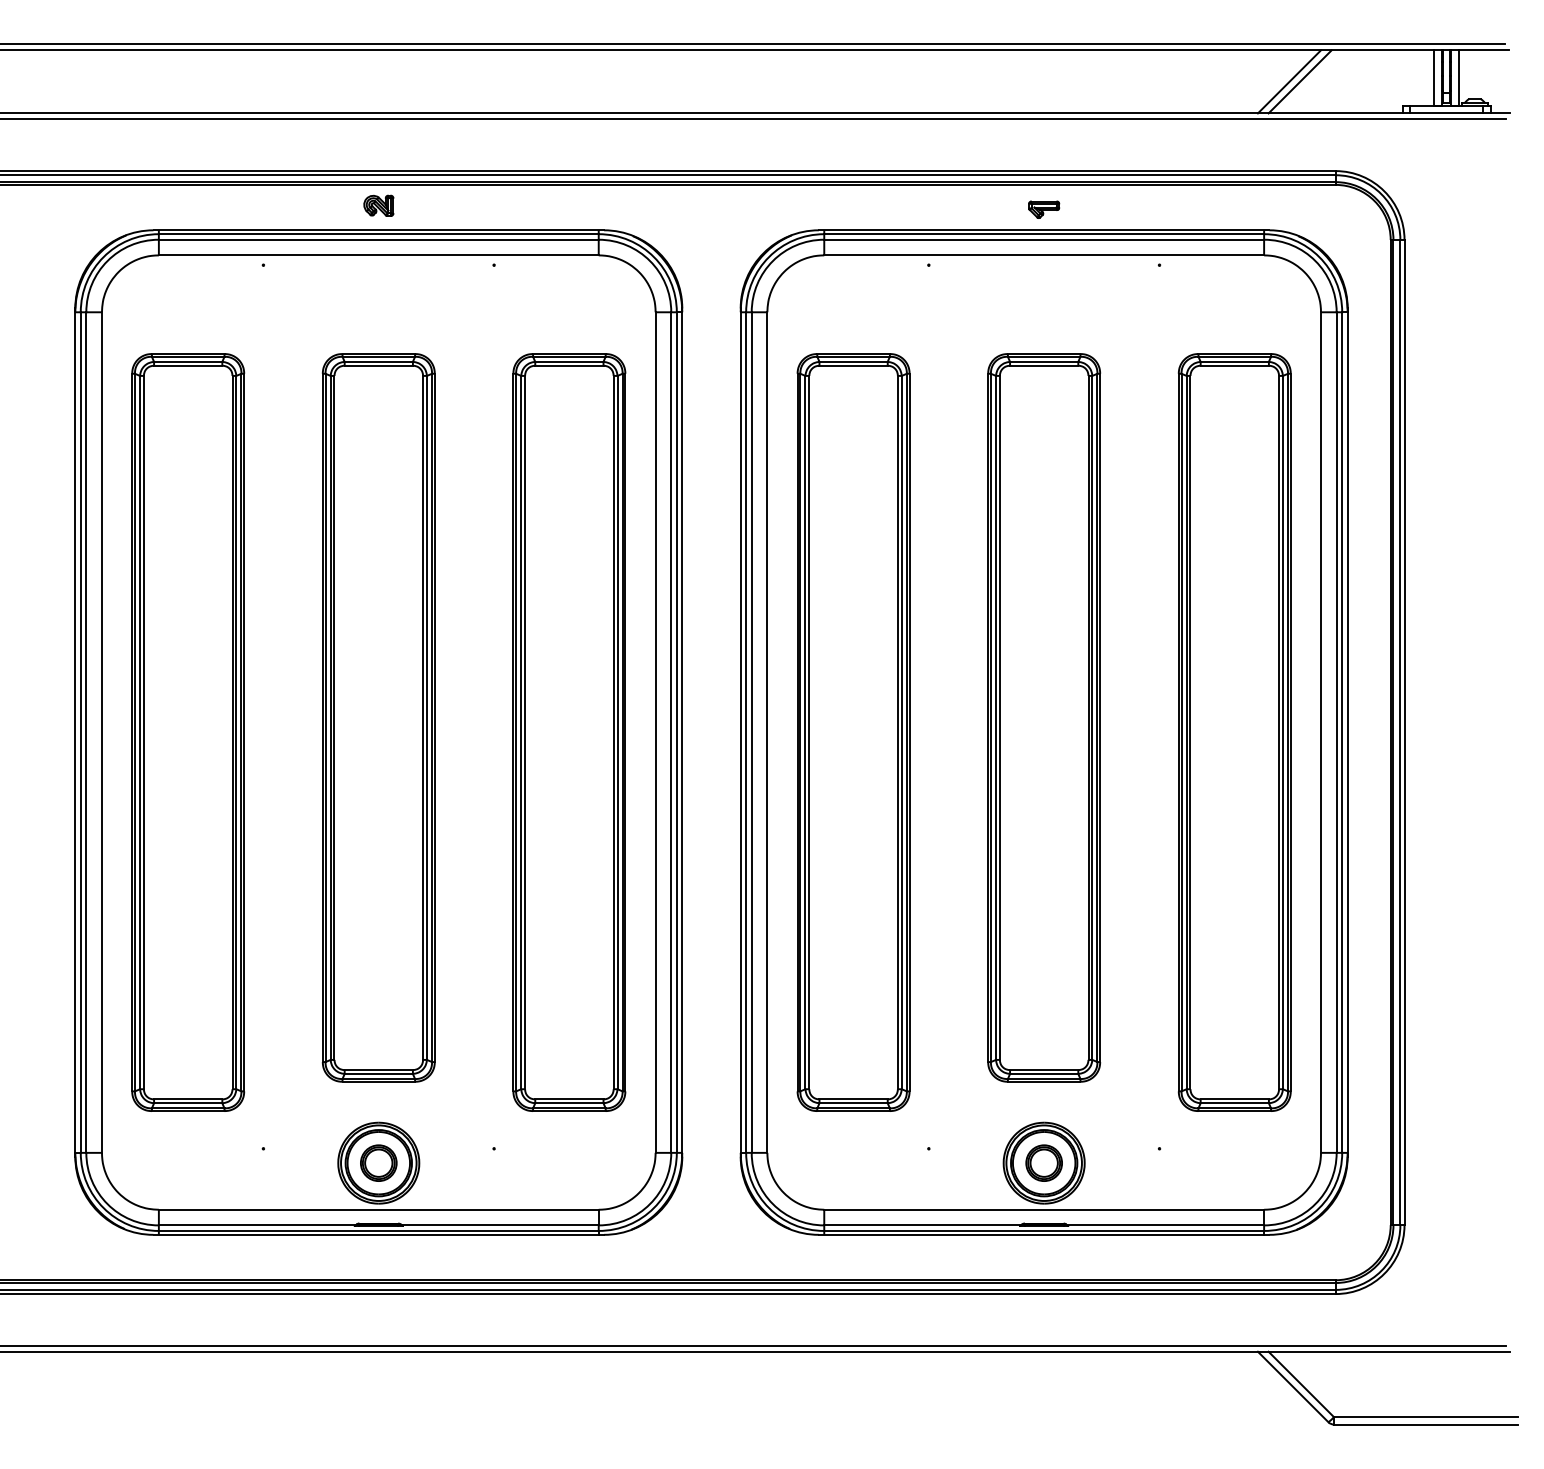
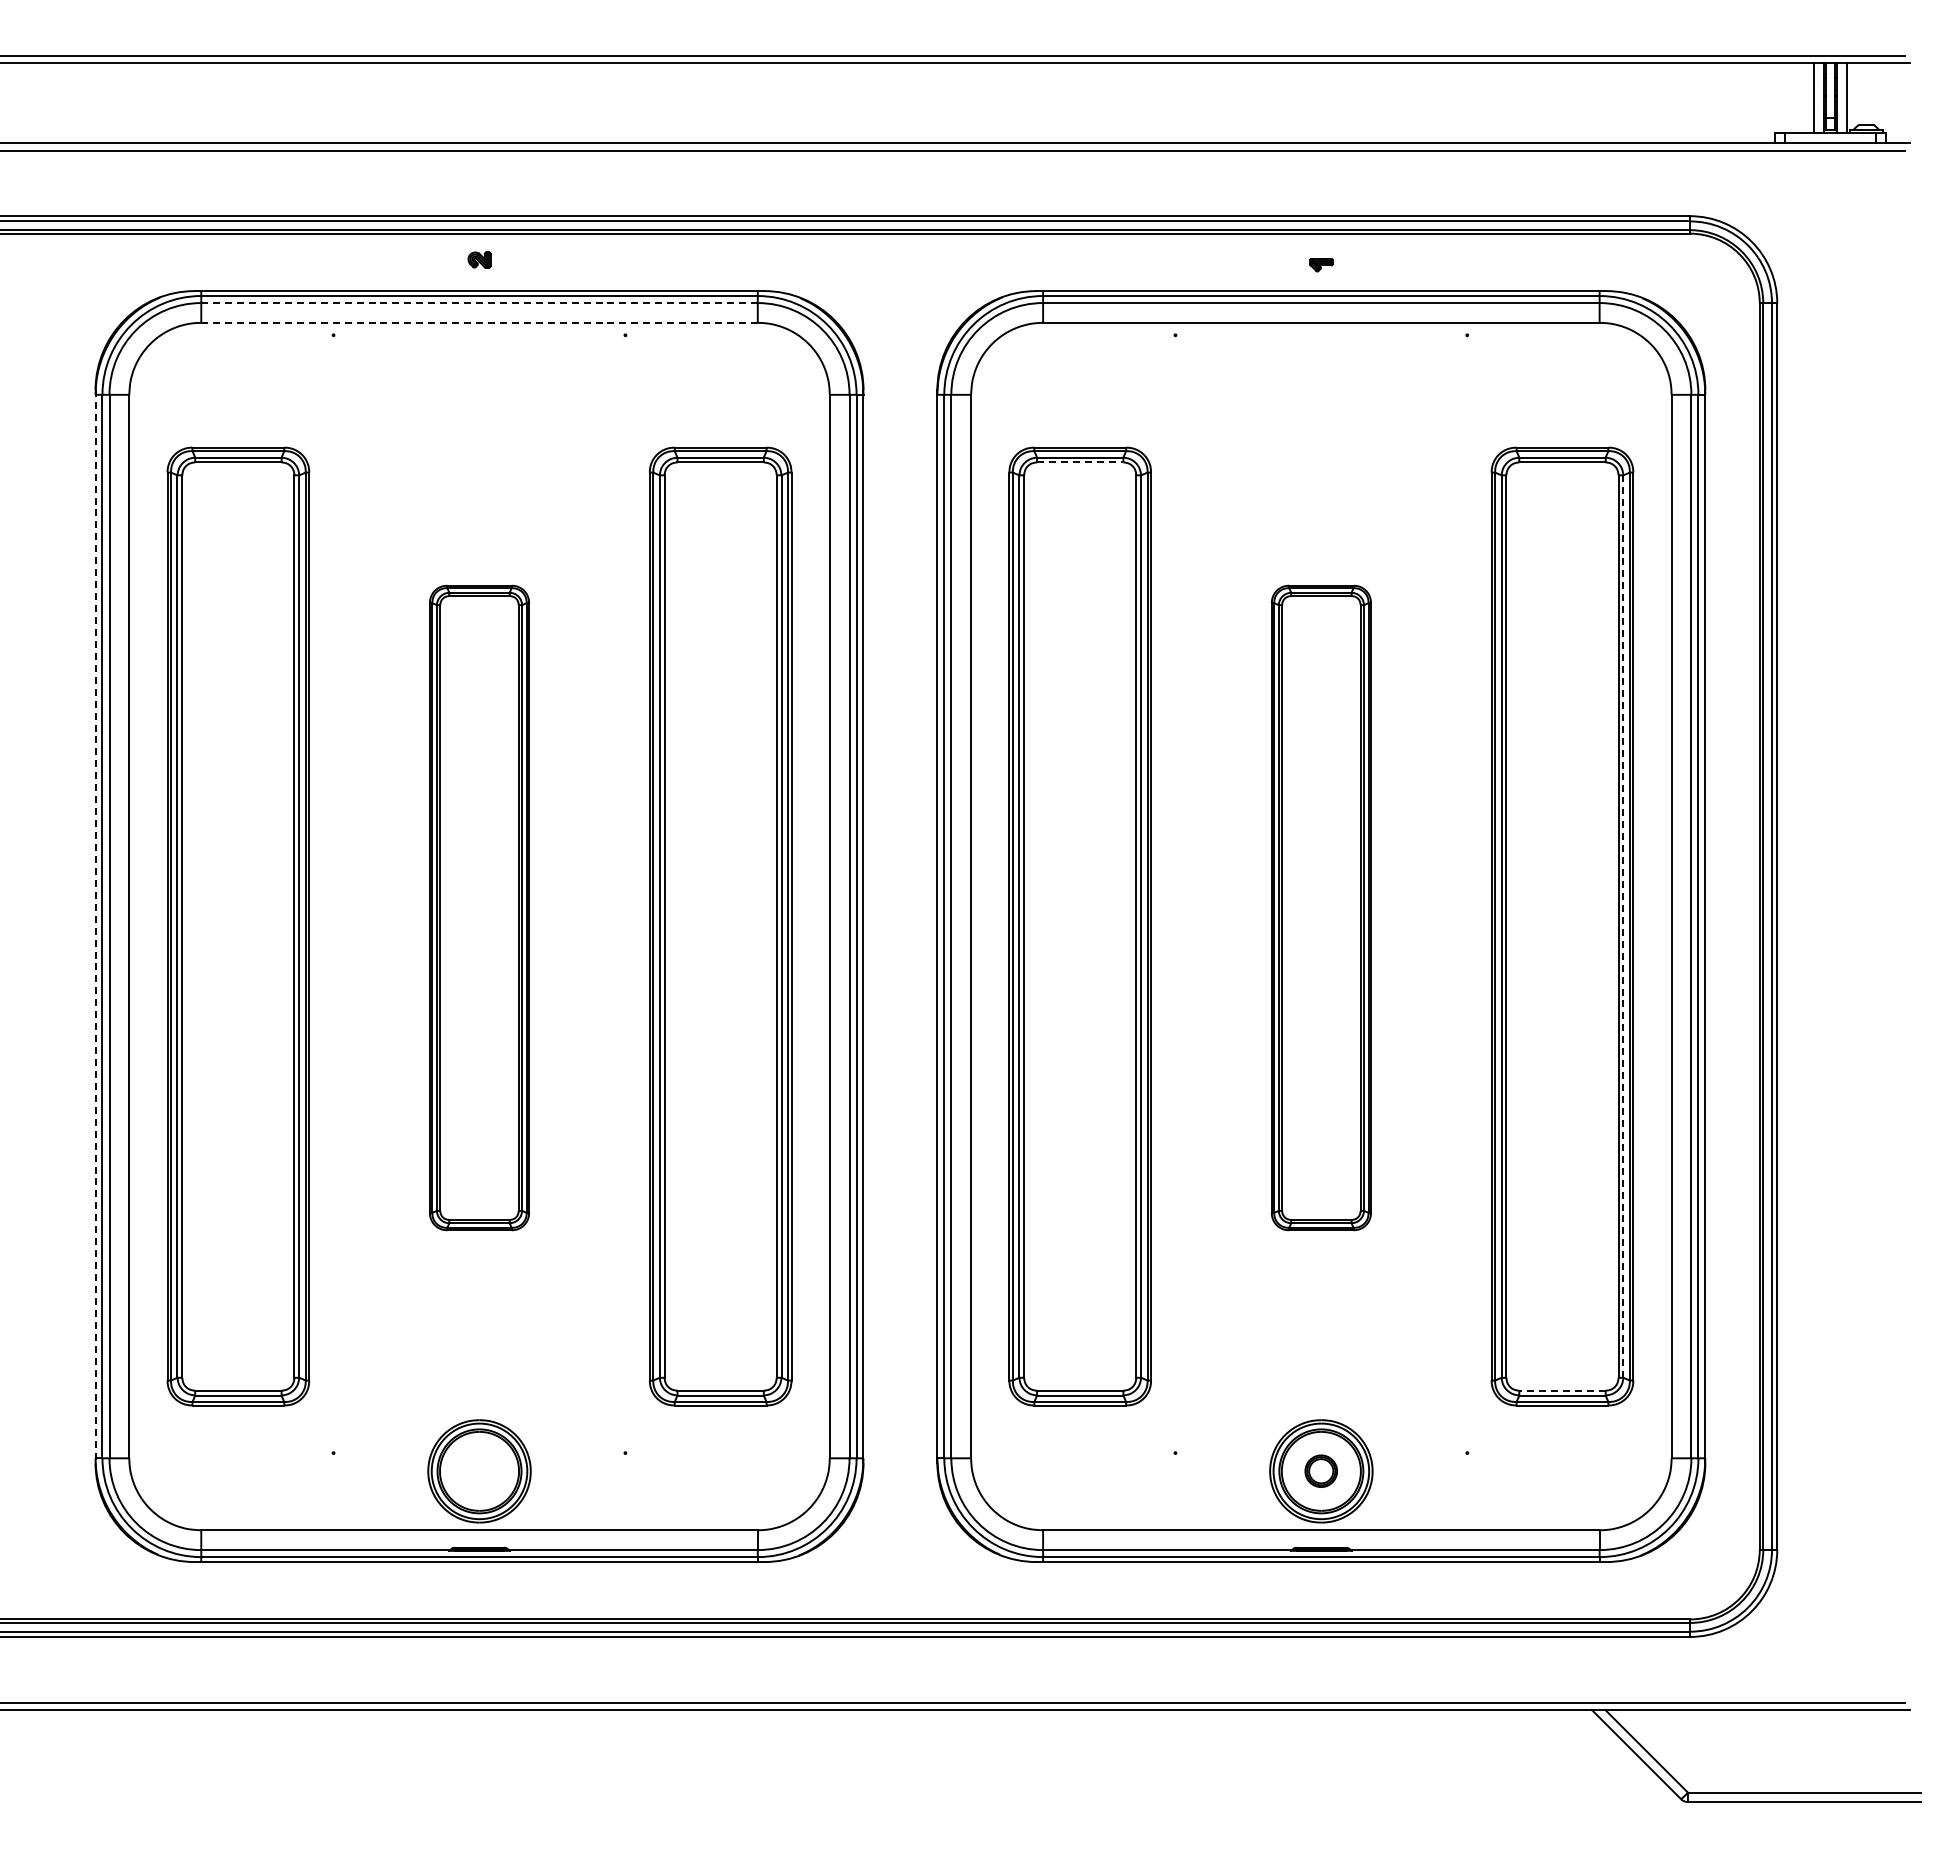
line: (1289, 82) -> (1631, 103), removed
line: (1300, 82) -> (1645, 103), removed
part: (378, 205) -> (479, 259), size x0.6
part: (1044, 209) -> (1321, 264), size x0.6
line: (379, 240) -> (480, 303), solid -> dashed
line: (379, 255) -> (480, 322), solid -> dashed
line: (853, 365) -> (1080, 462), solid -> dashed
part: (378, 717) -> (479, 907), size x0.7
part: (1044, 717) -> (1321, 907), size x0.7
line: (75, 732) -> (95, 926), solid -> dashed
line: (1282, 732) -> (1623, 926), solid -> dashed
line: (1234, 1099) -> (1562, 1390), solid -> dashed
part: (378, 1162) -> (479, 1470), removed
part: (1043, 1162) -> (1320, 1470), size x0.7

